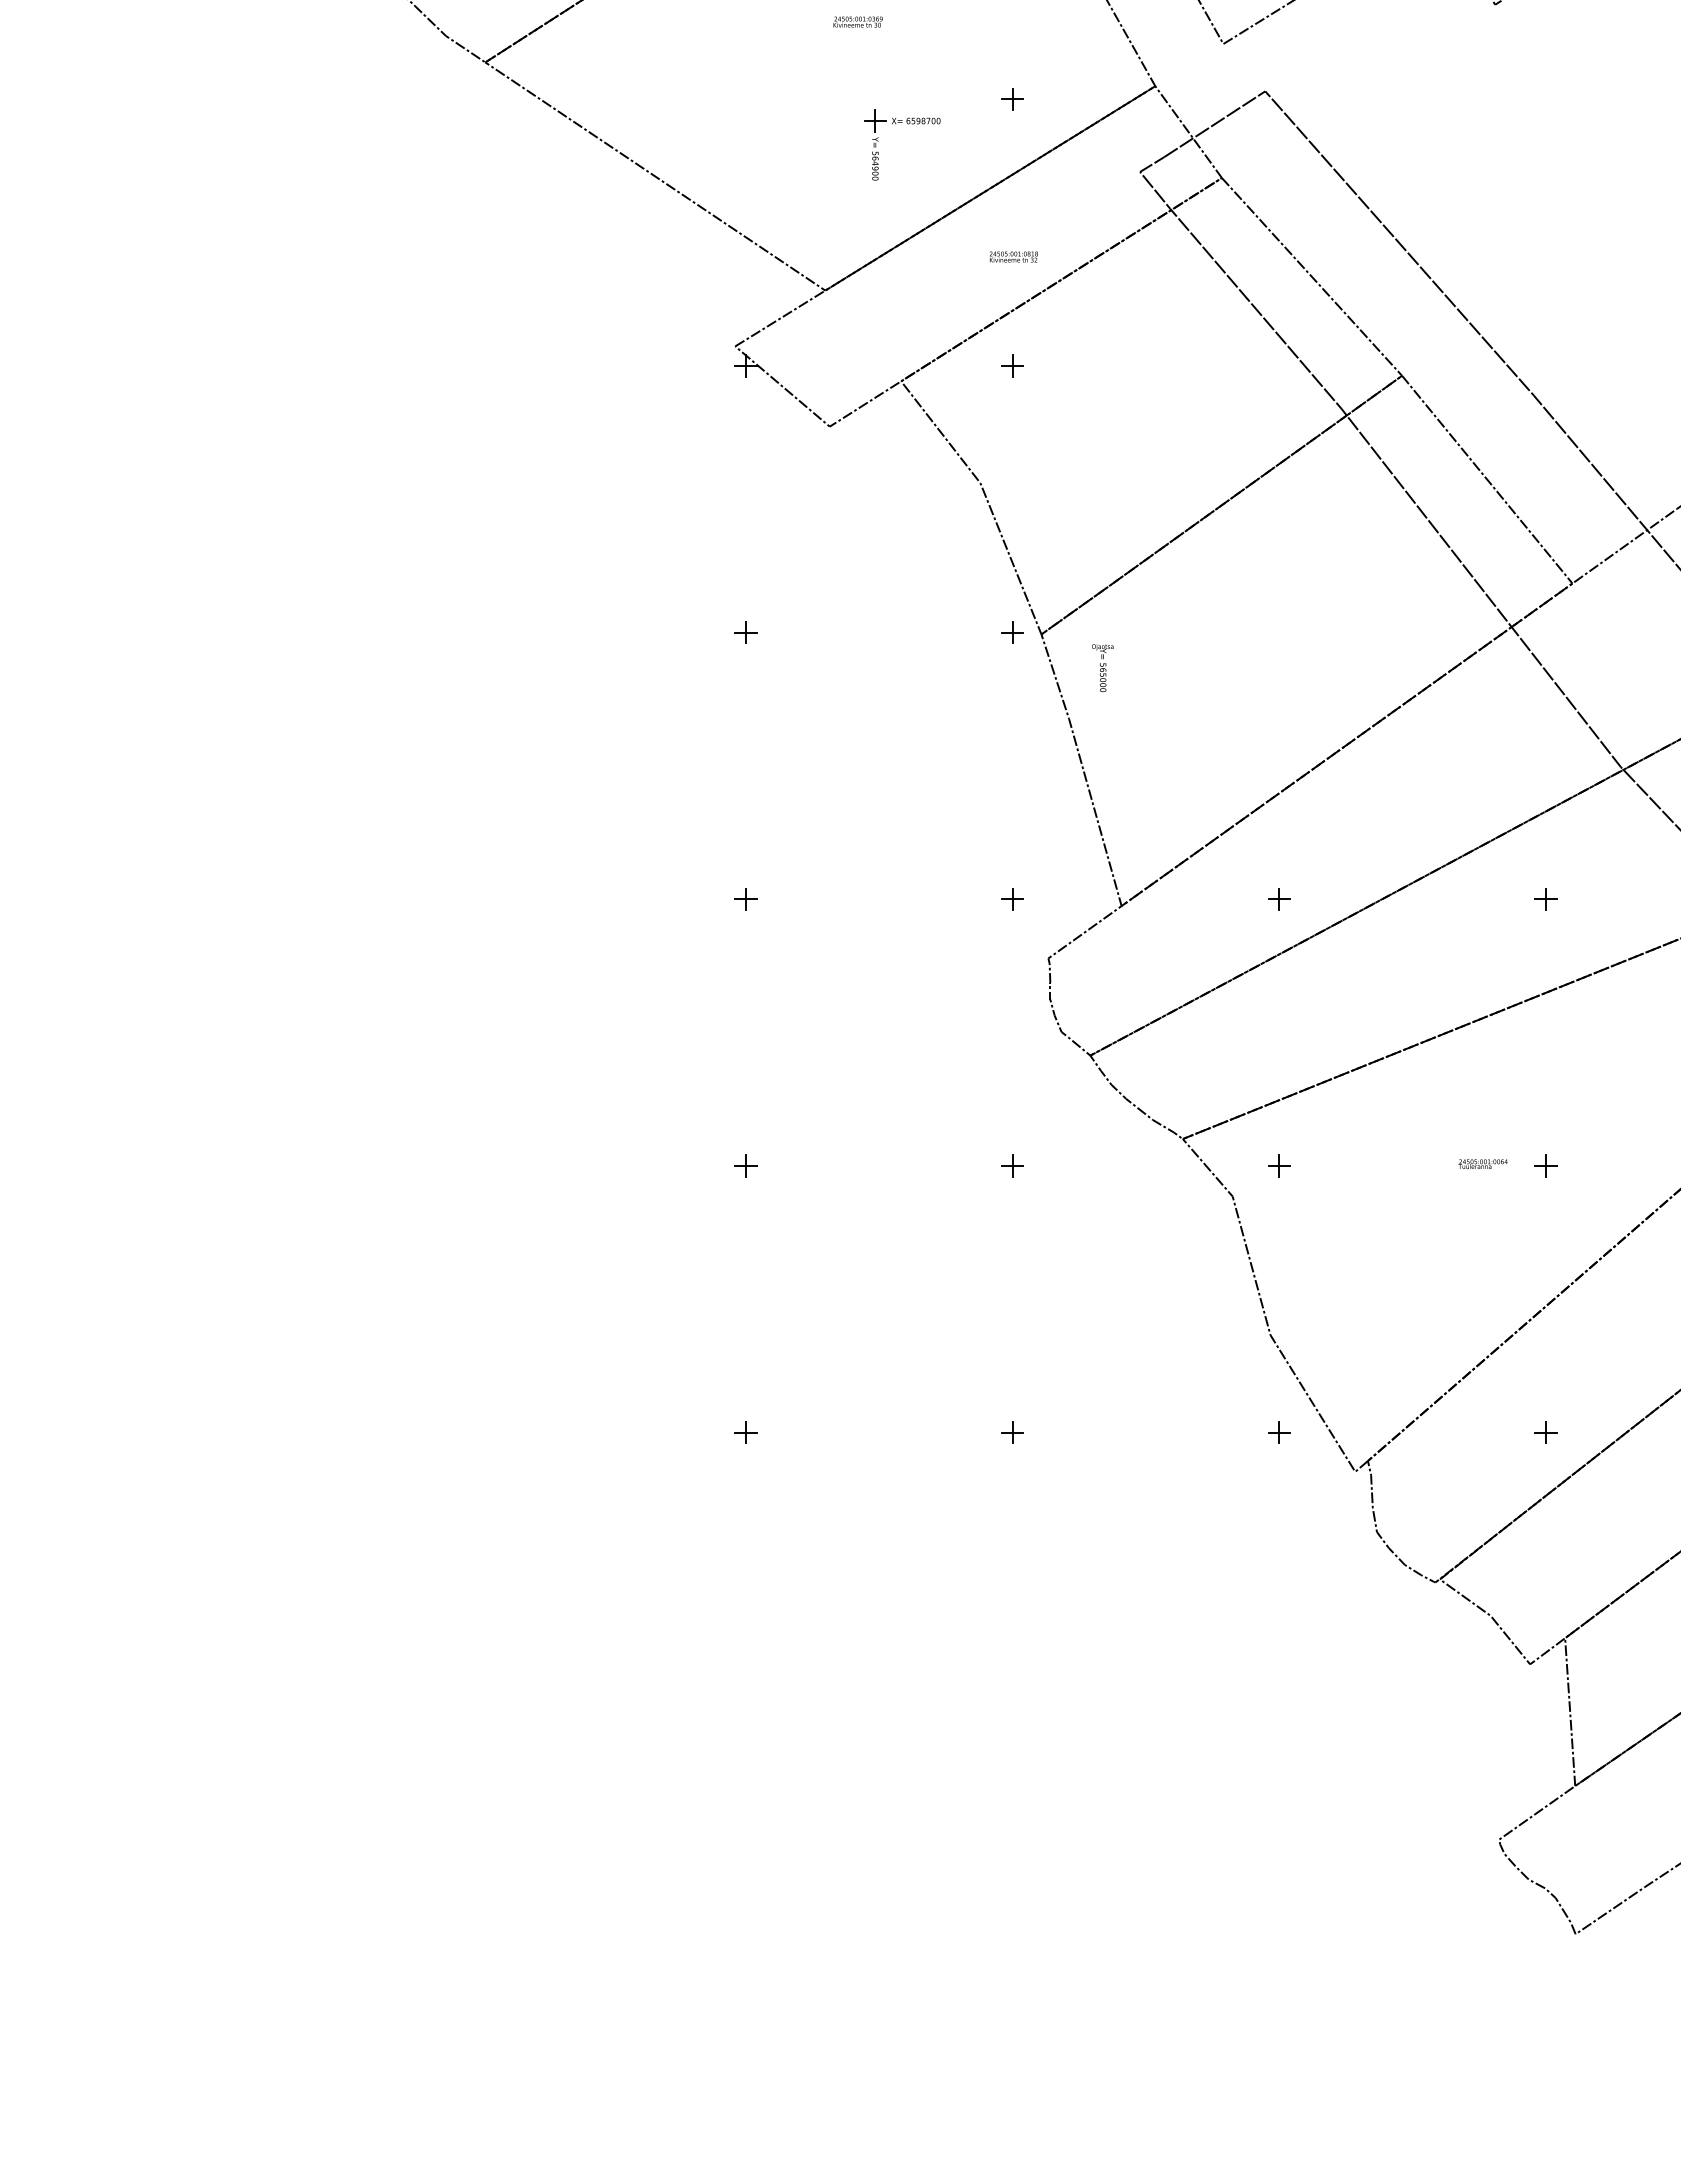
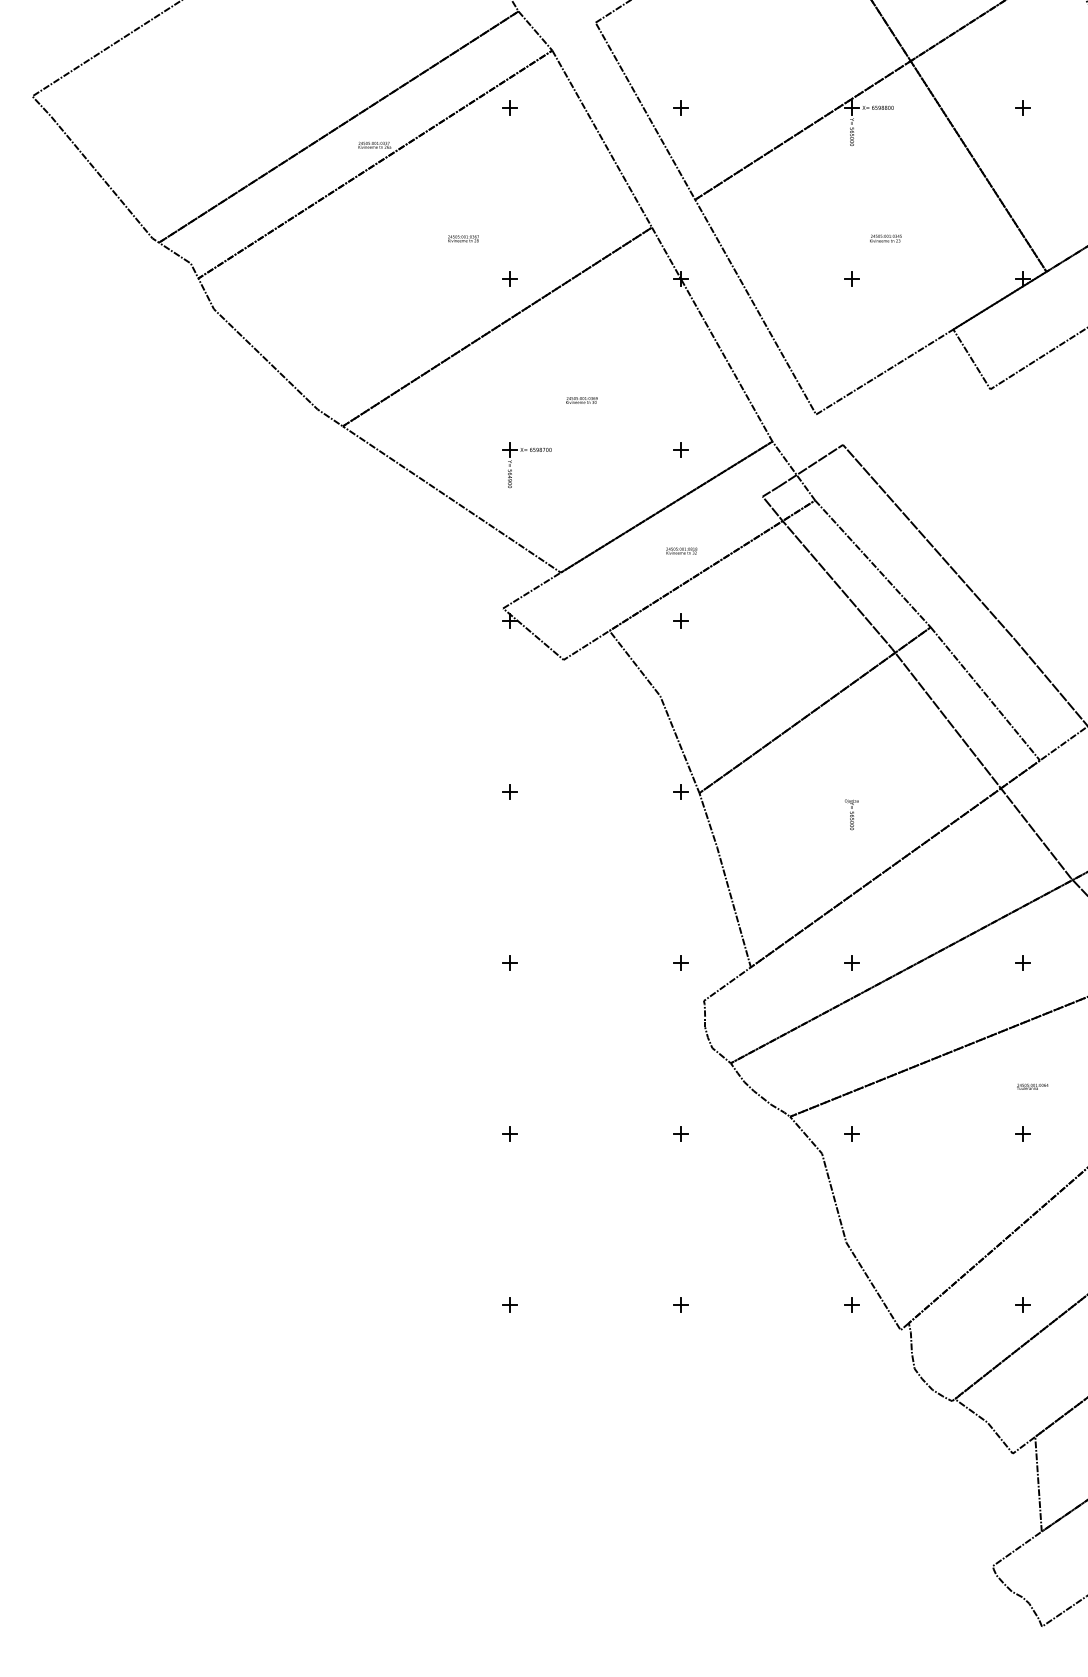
part: (896, 123) -> (523, 451), moved
text: (1102, 667) -> (851, 814), moved
text: (1482, 1163) -> (1032, 1086), moved

